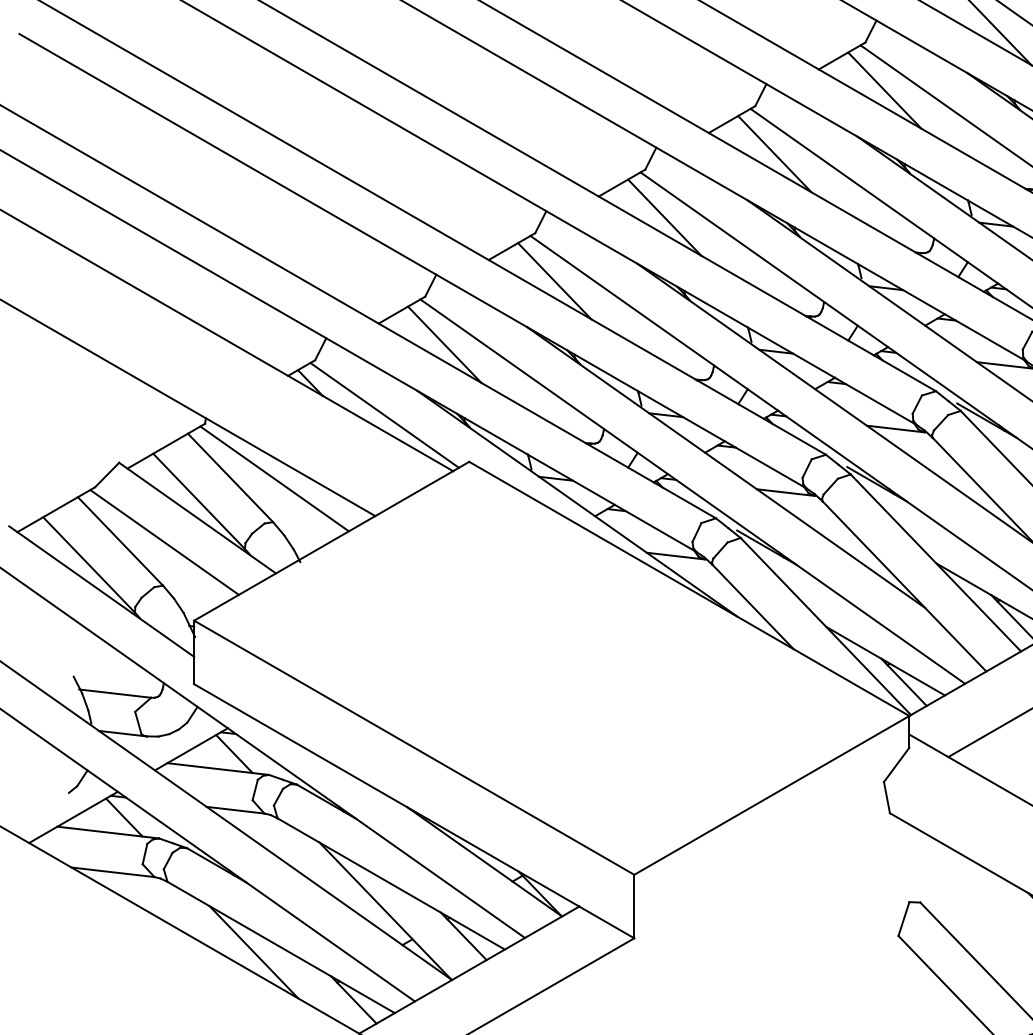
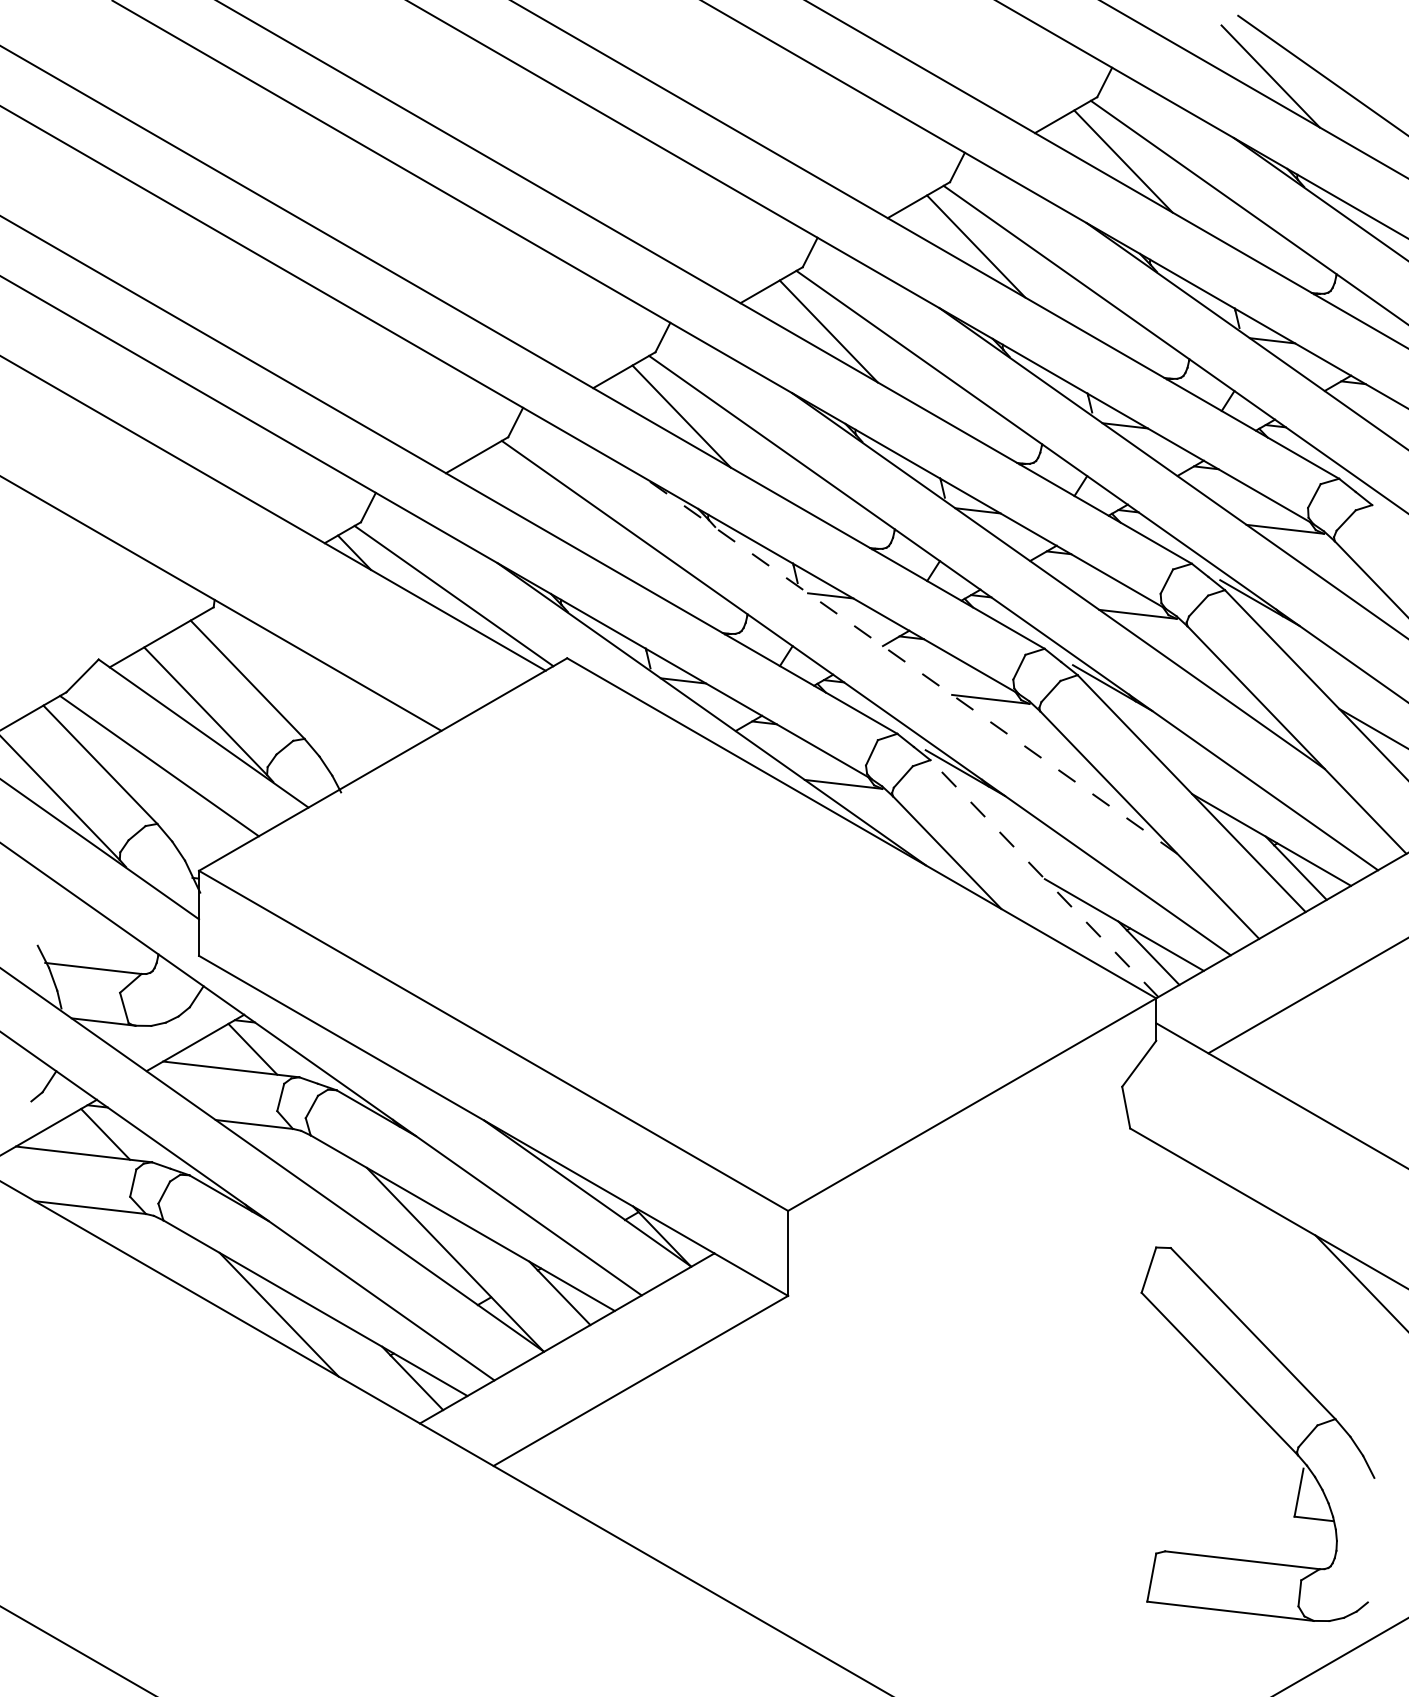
line: (444, 344) -> (534, 501), removed
line: (726, 468) -> (911, 666), solid -> dashed
line: (274, 479) -> (306, 681), removed
line: (825, 626) -> (1044, 878), solid -> dashed

